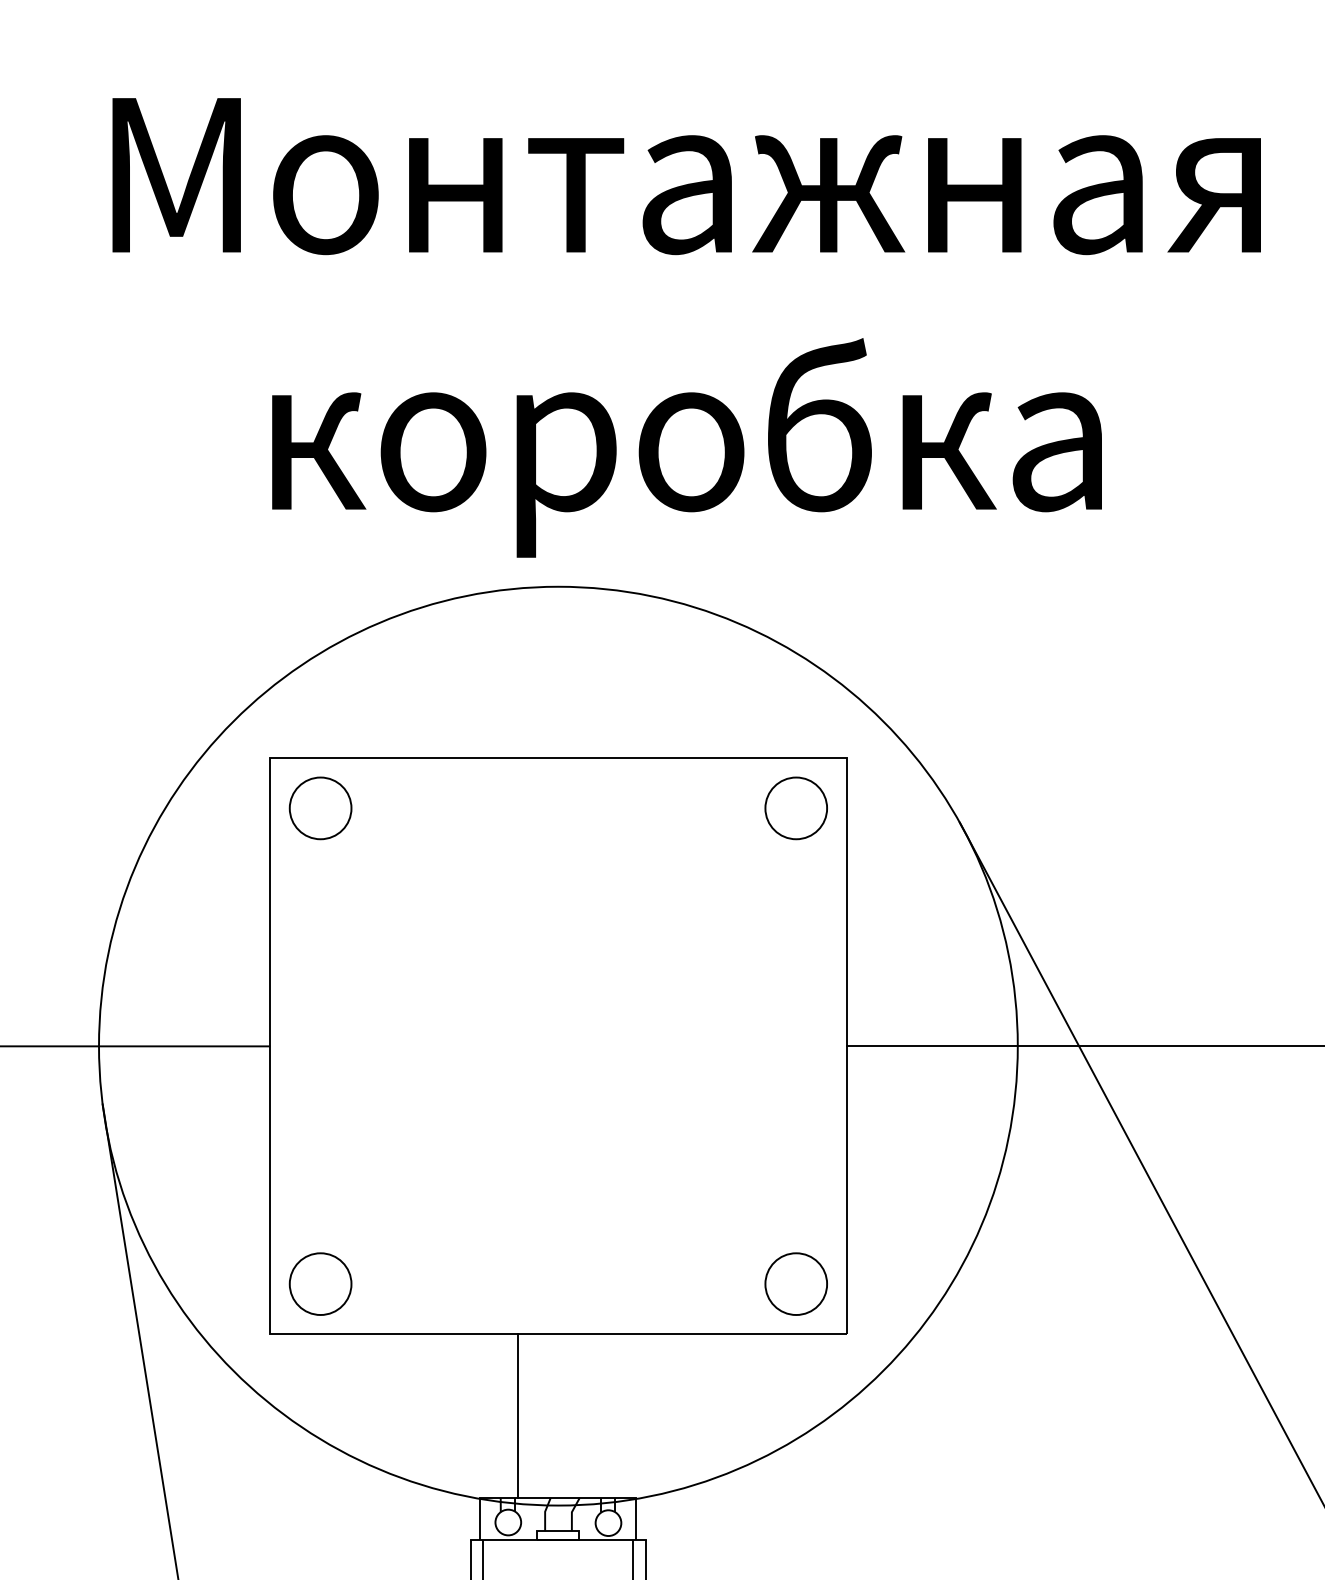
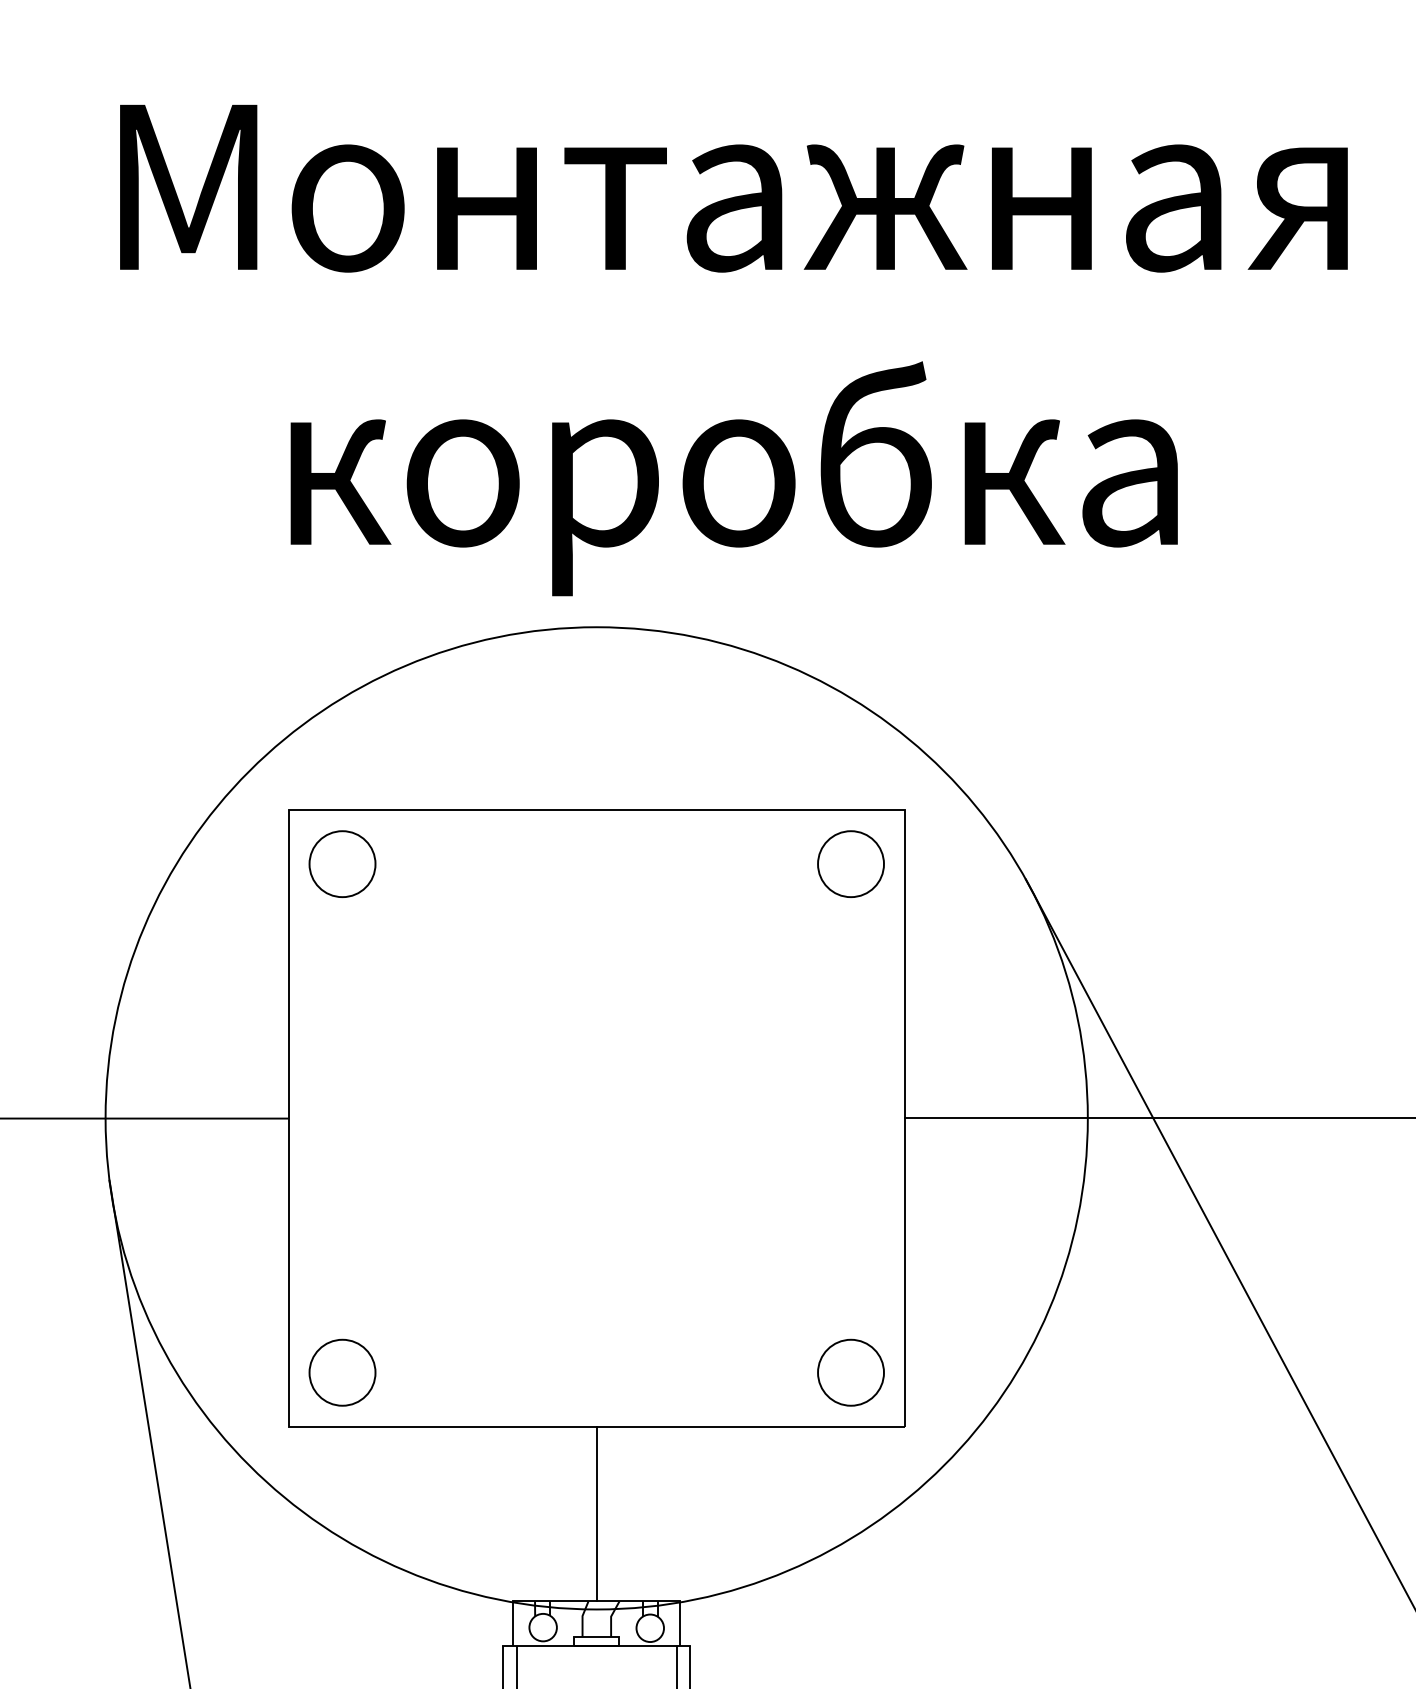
line: (517, 1415) -> (596, 1513), moved

